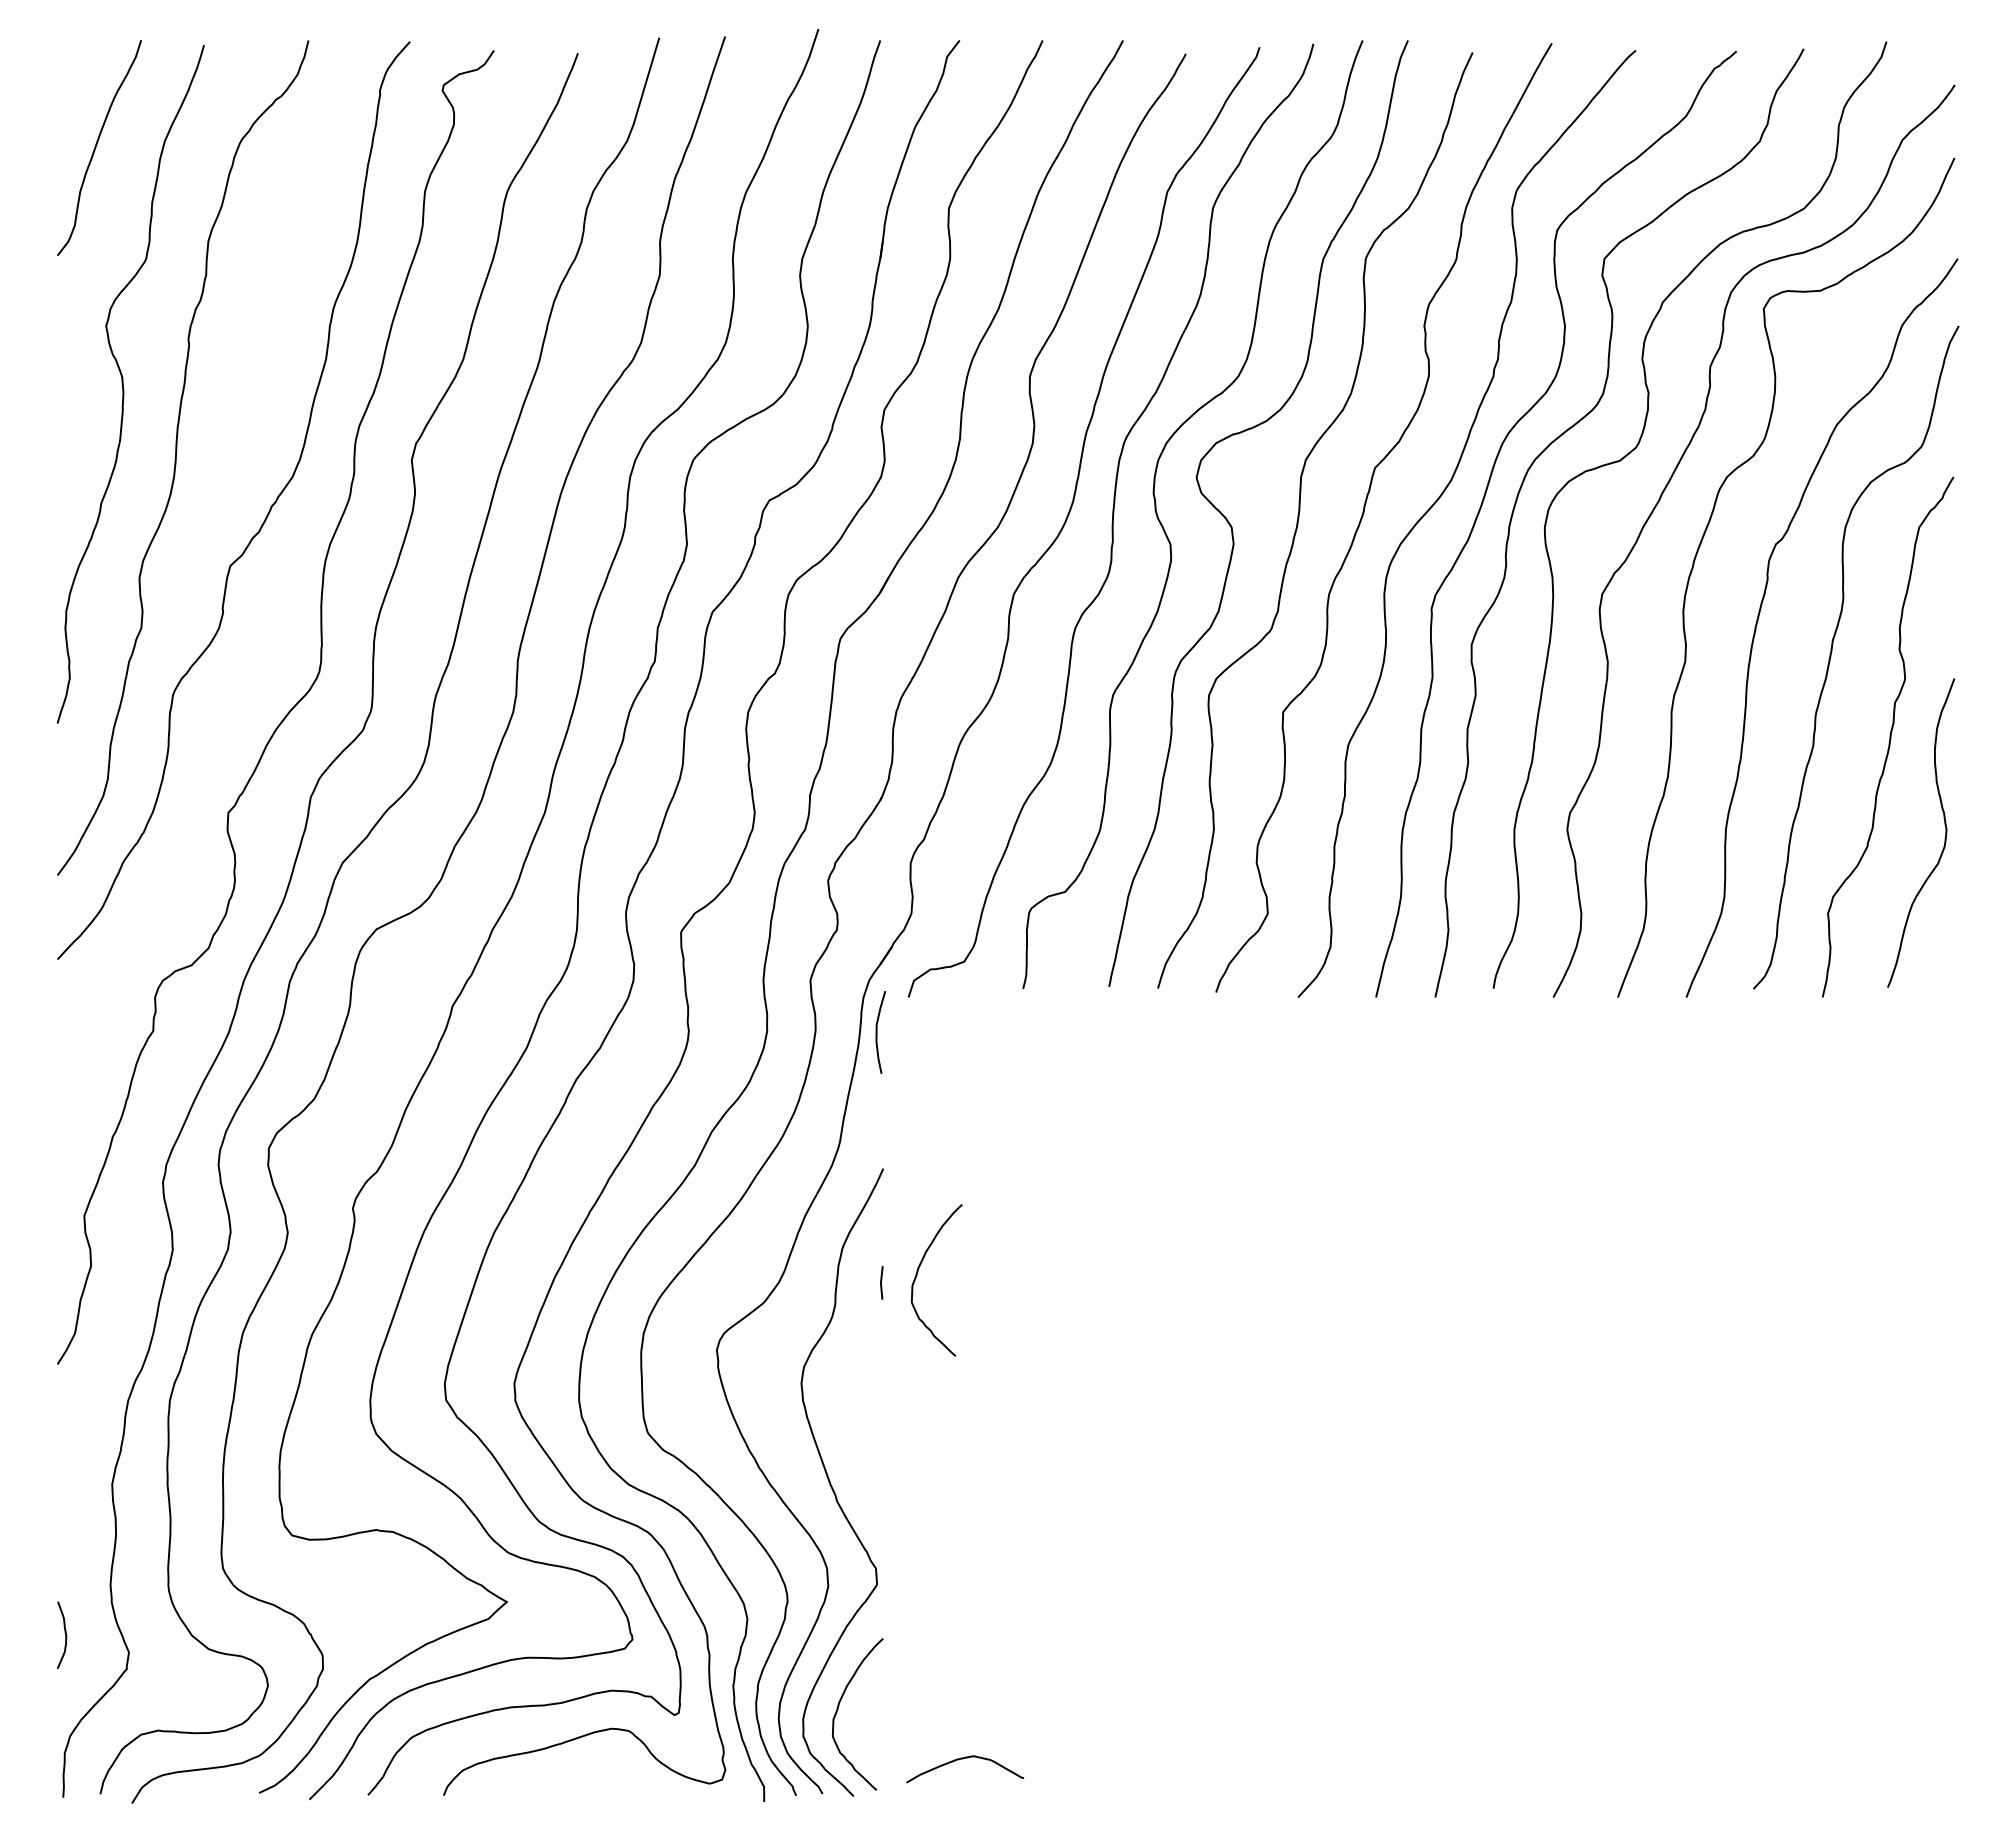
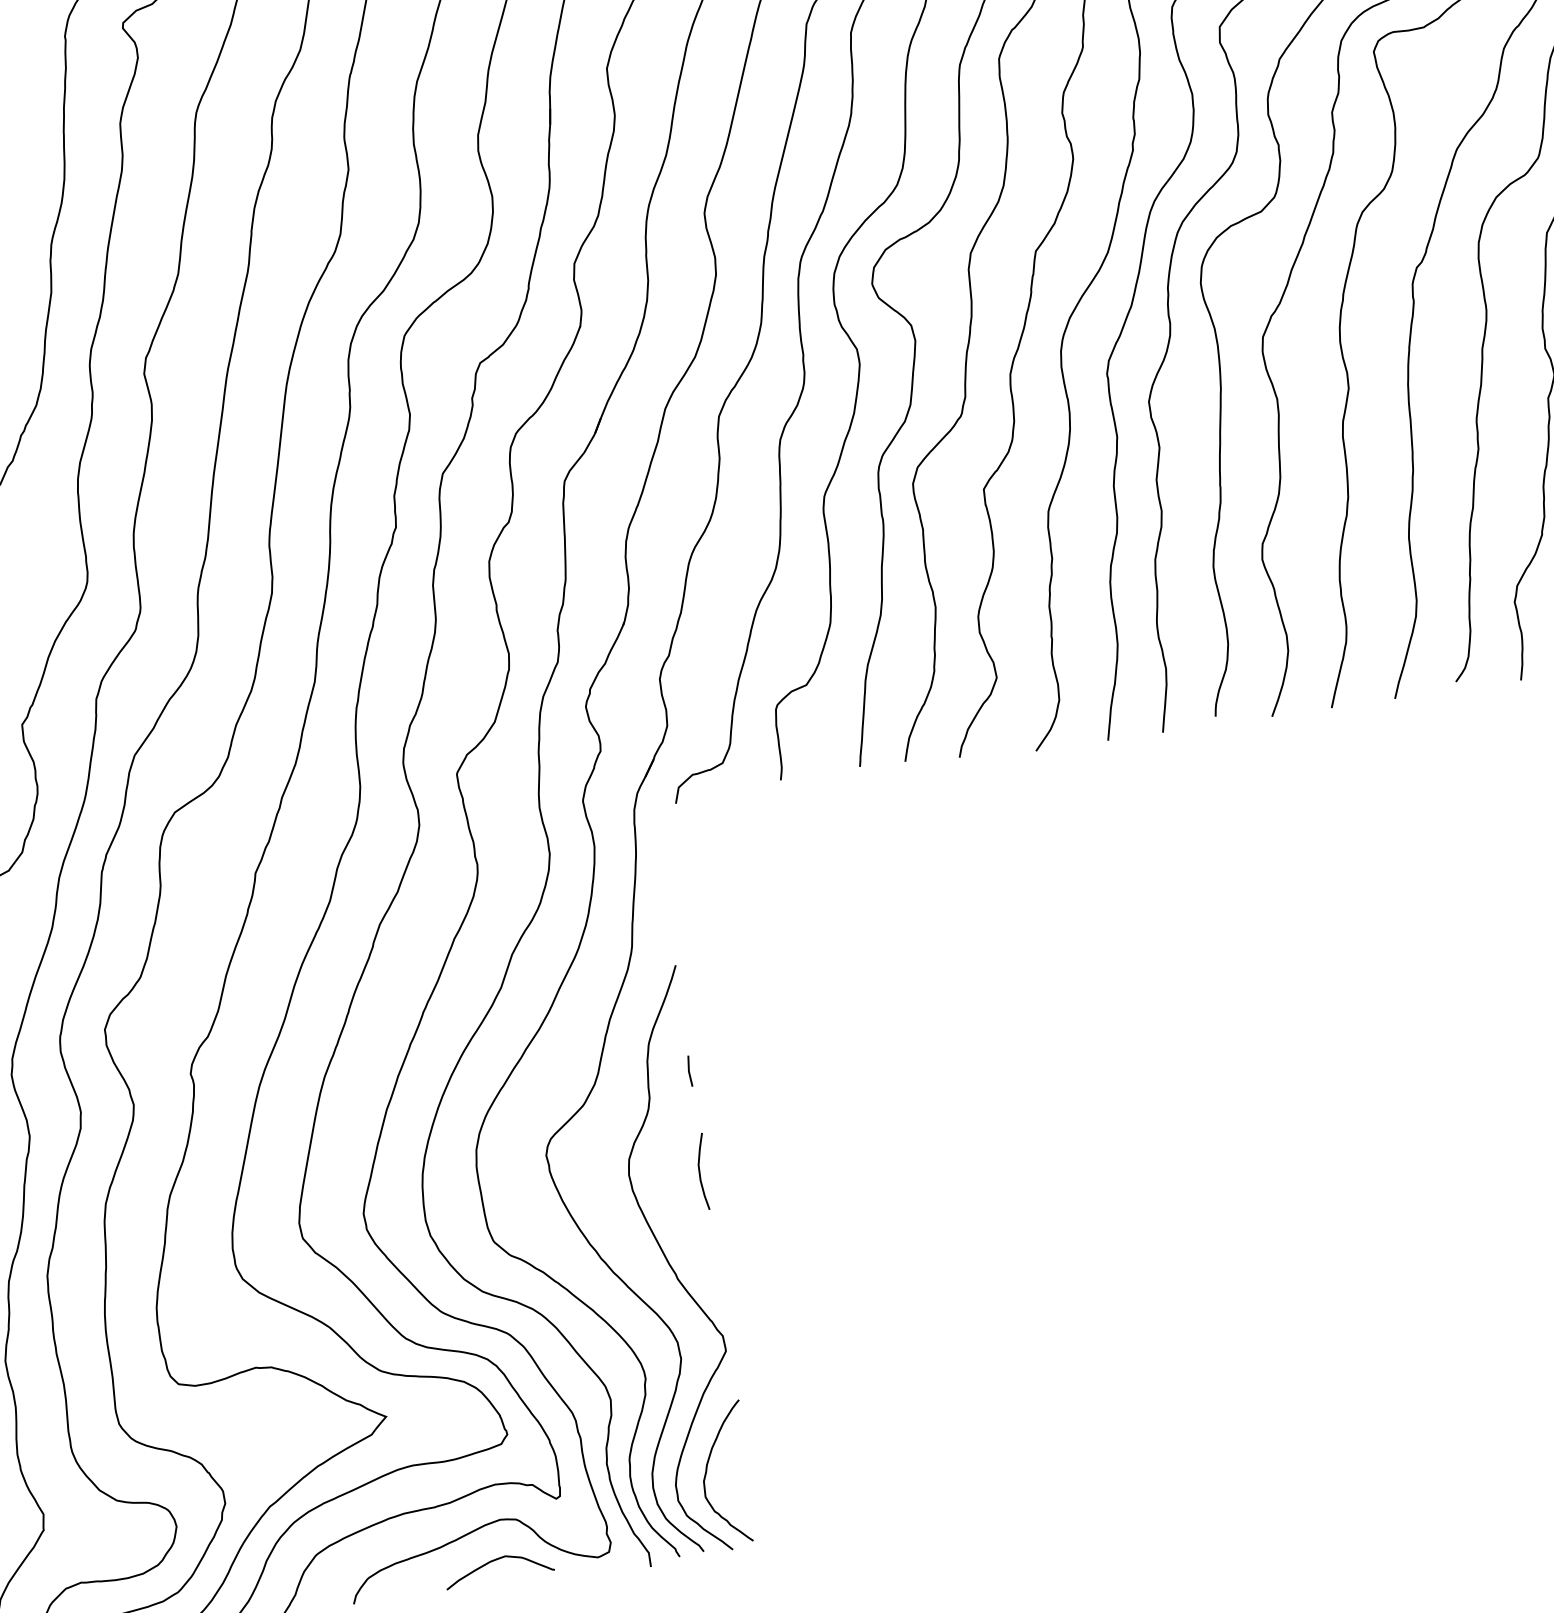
curve: (877, 1032) -> (700, 1172), moved
curve: (917, 1275) -> (721, 1059), removed
curve: (963, 1759) -> (496, 1560), moved

